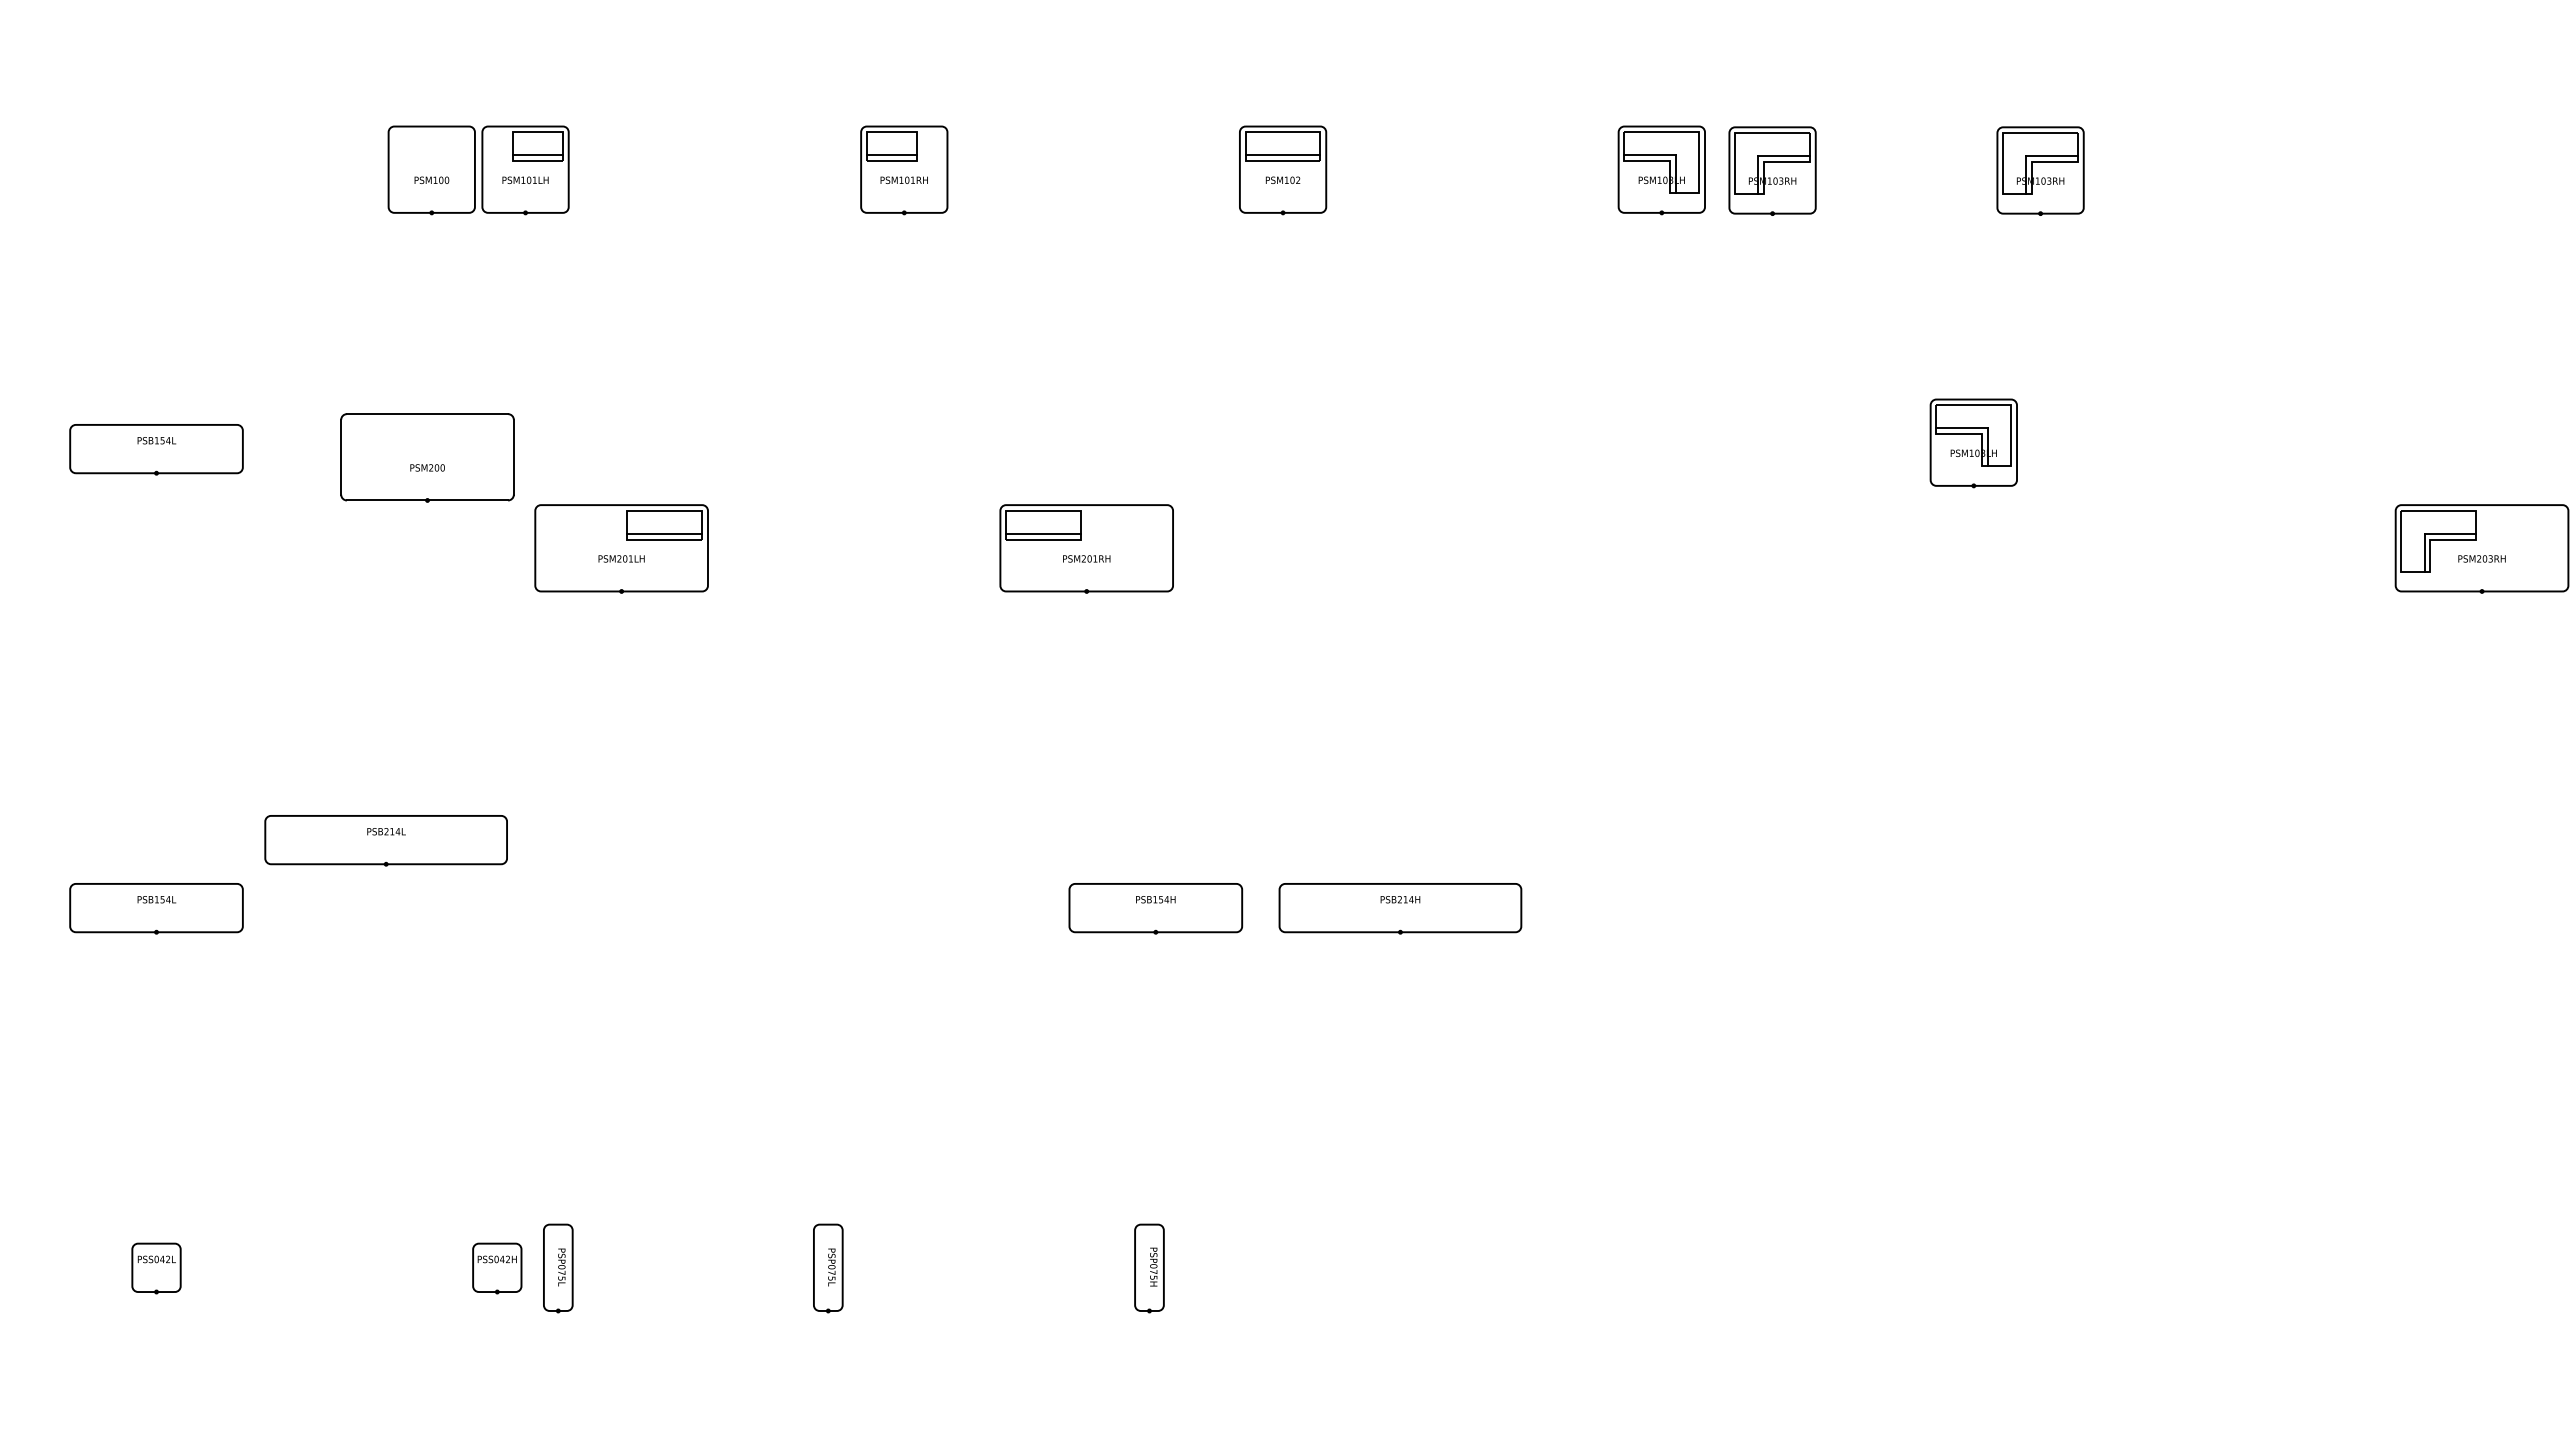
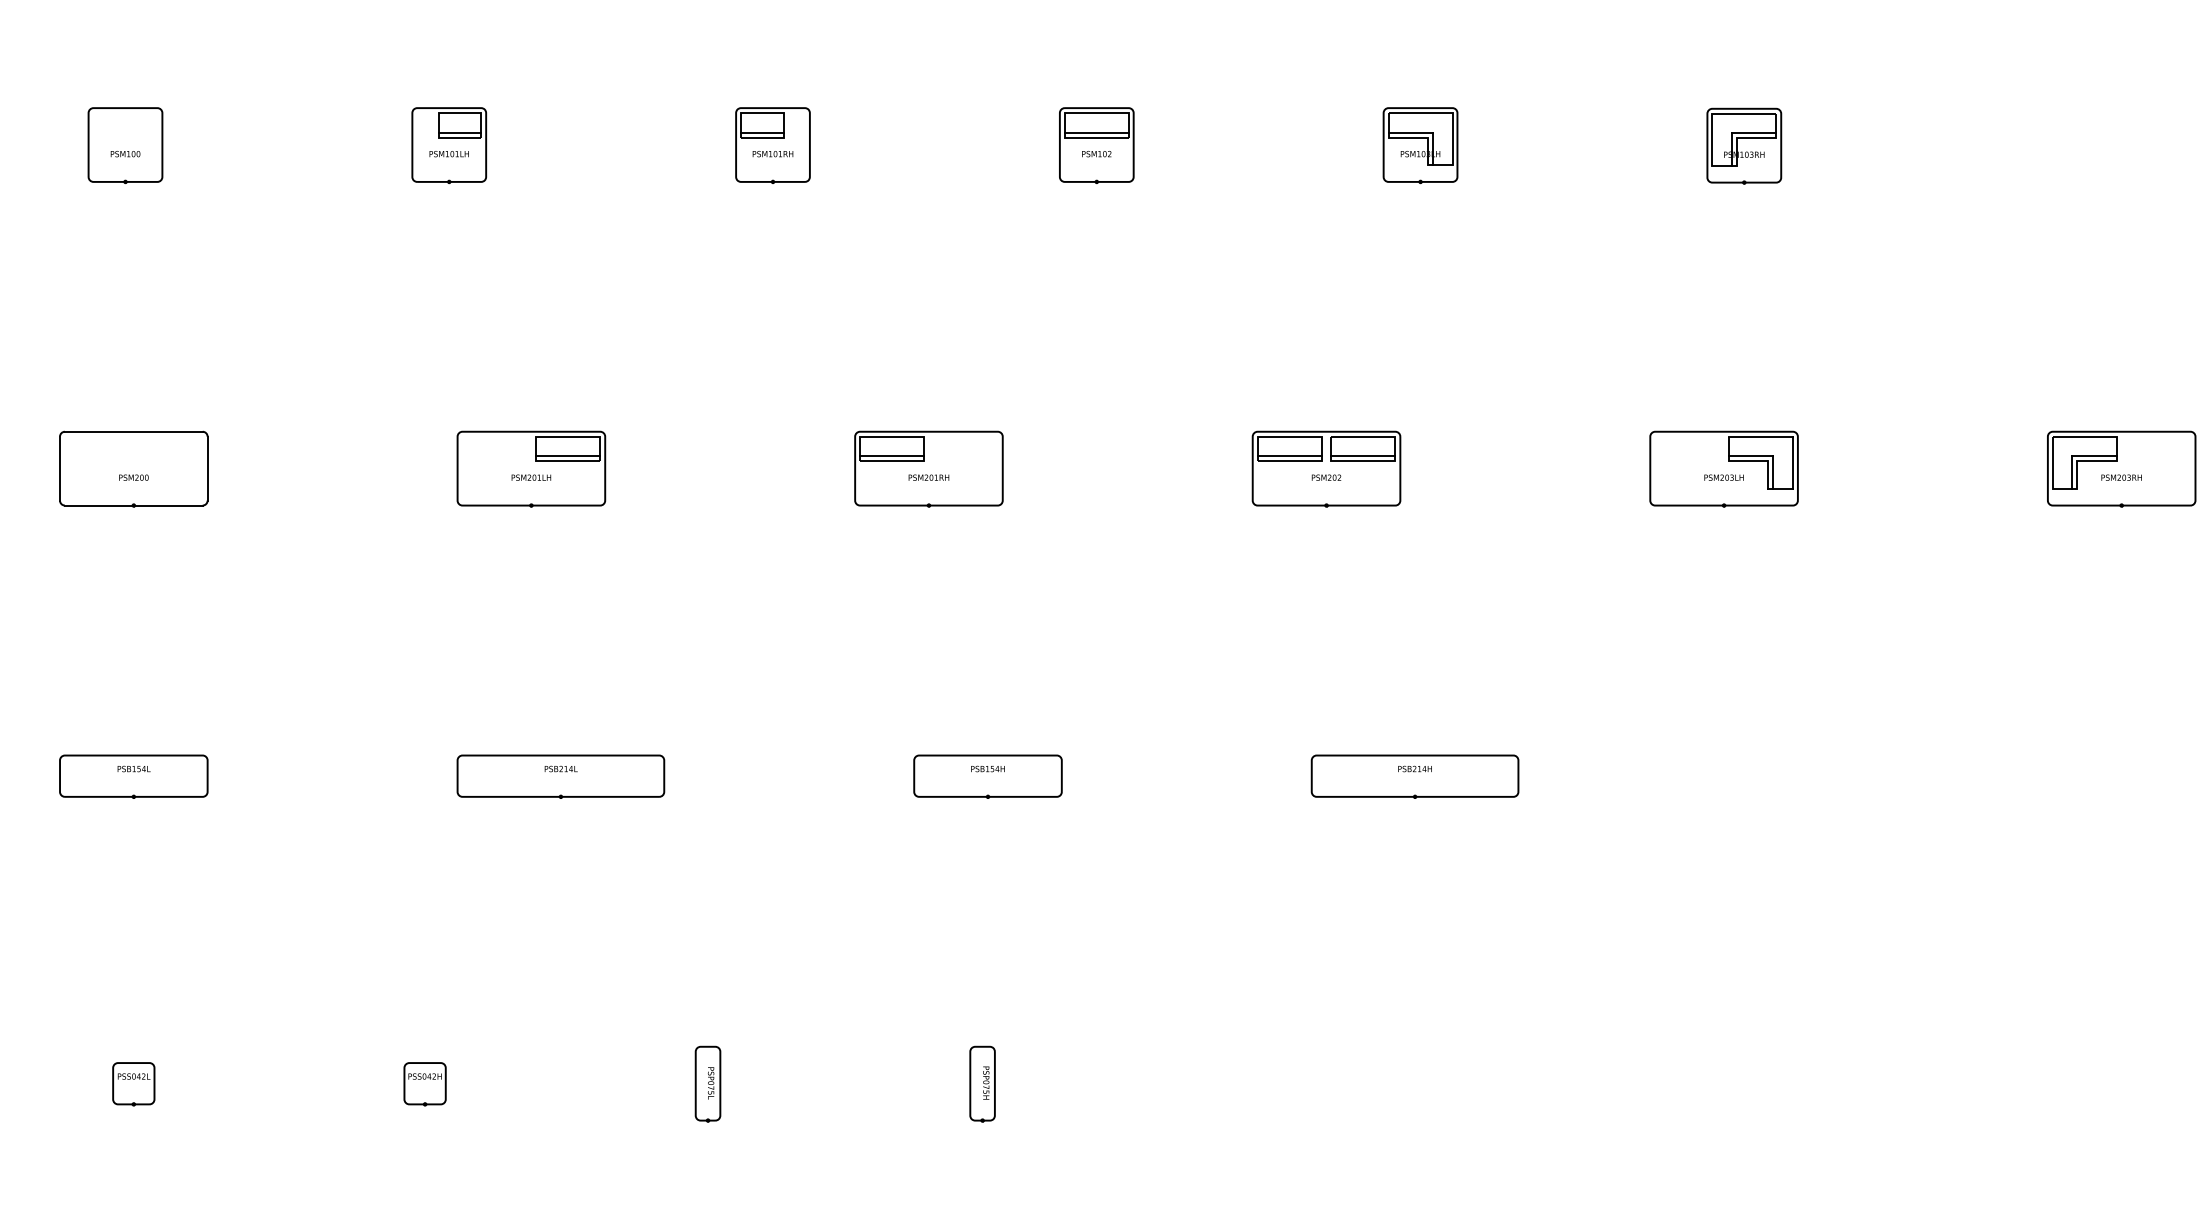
part: (431, 170) -> (125, 145), moved
part: (1772, 170) -> (1515, 145), removed
part: (1973, 443) -> (1686, 379), removed
part: (156, 449) -> (133, 384), removed
part: (427, 457) -> (133, 468), moved
part: (1551, 548) -> (1326, 468), added
part: (2016, 548) -> (1723, 468), added
part: (385, 840) -> (560, 776), moved
part: (1400, 908) -> (1415, 776), moved
part: (558, 1268) -> (477, 1084), removed

